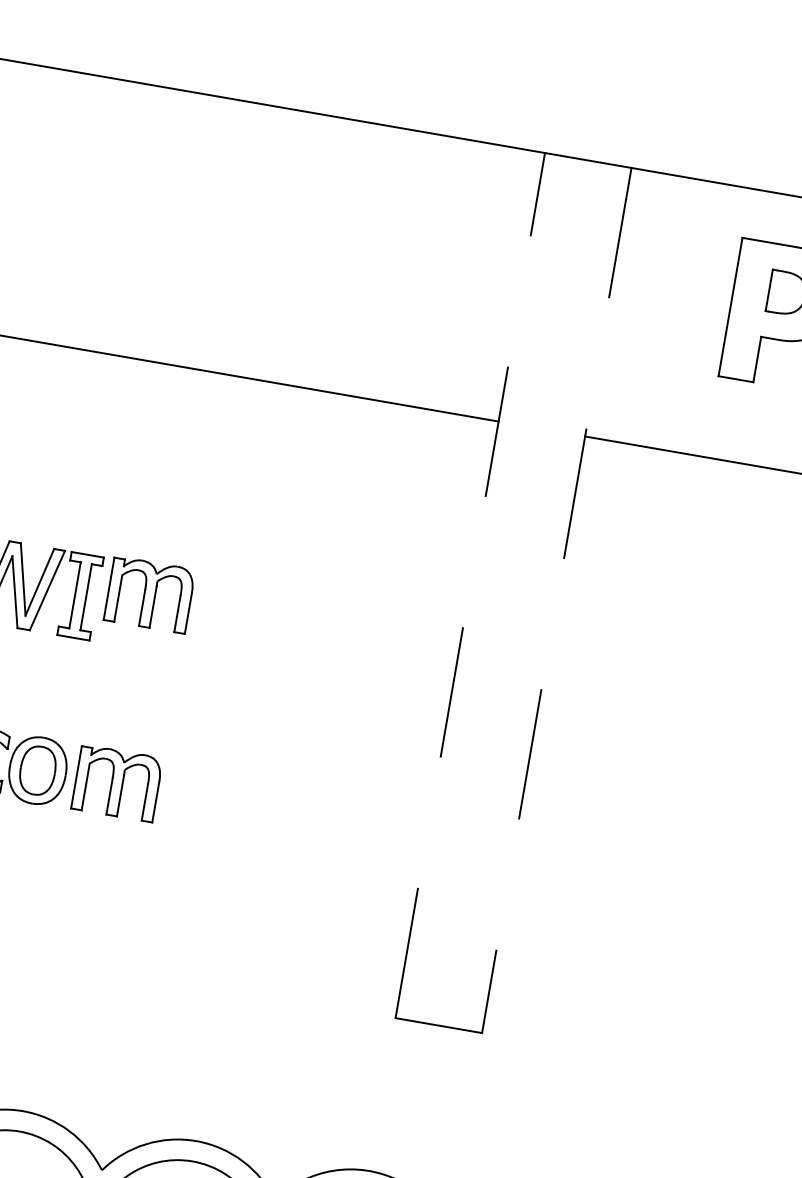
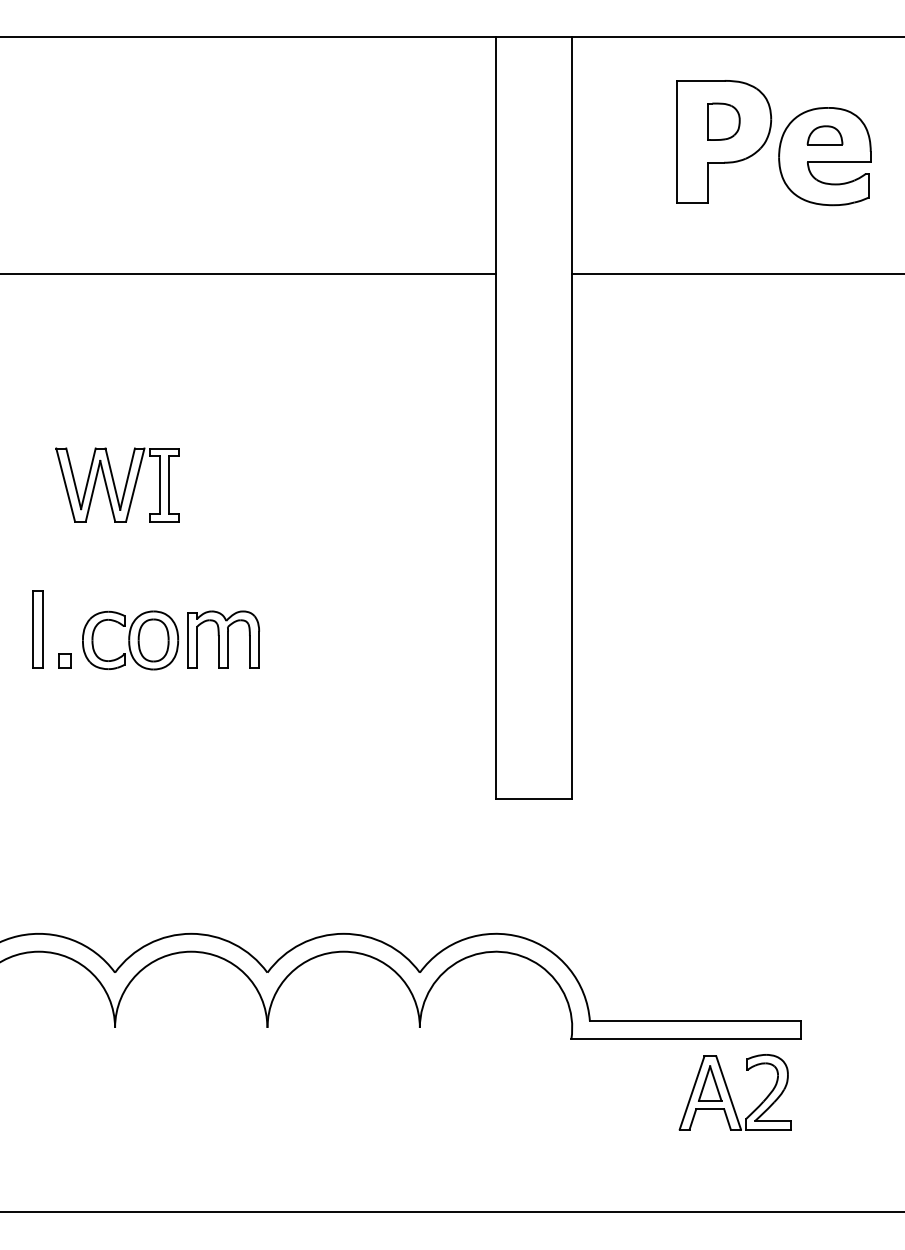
line: (470, 585) -> (496, 418), dashed -> solid
part: (149, 594) -> (223, 473), removed
line: (557, 600) -> (572, 418), dashed -> solid

